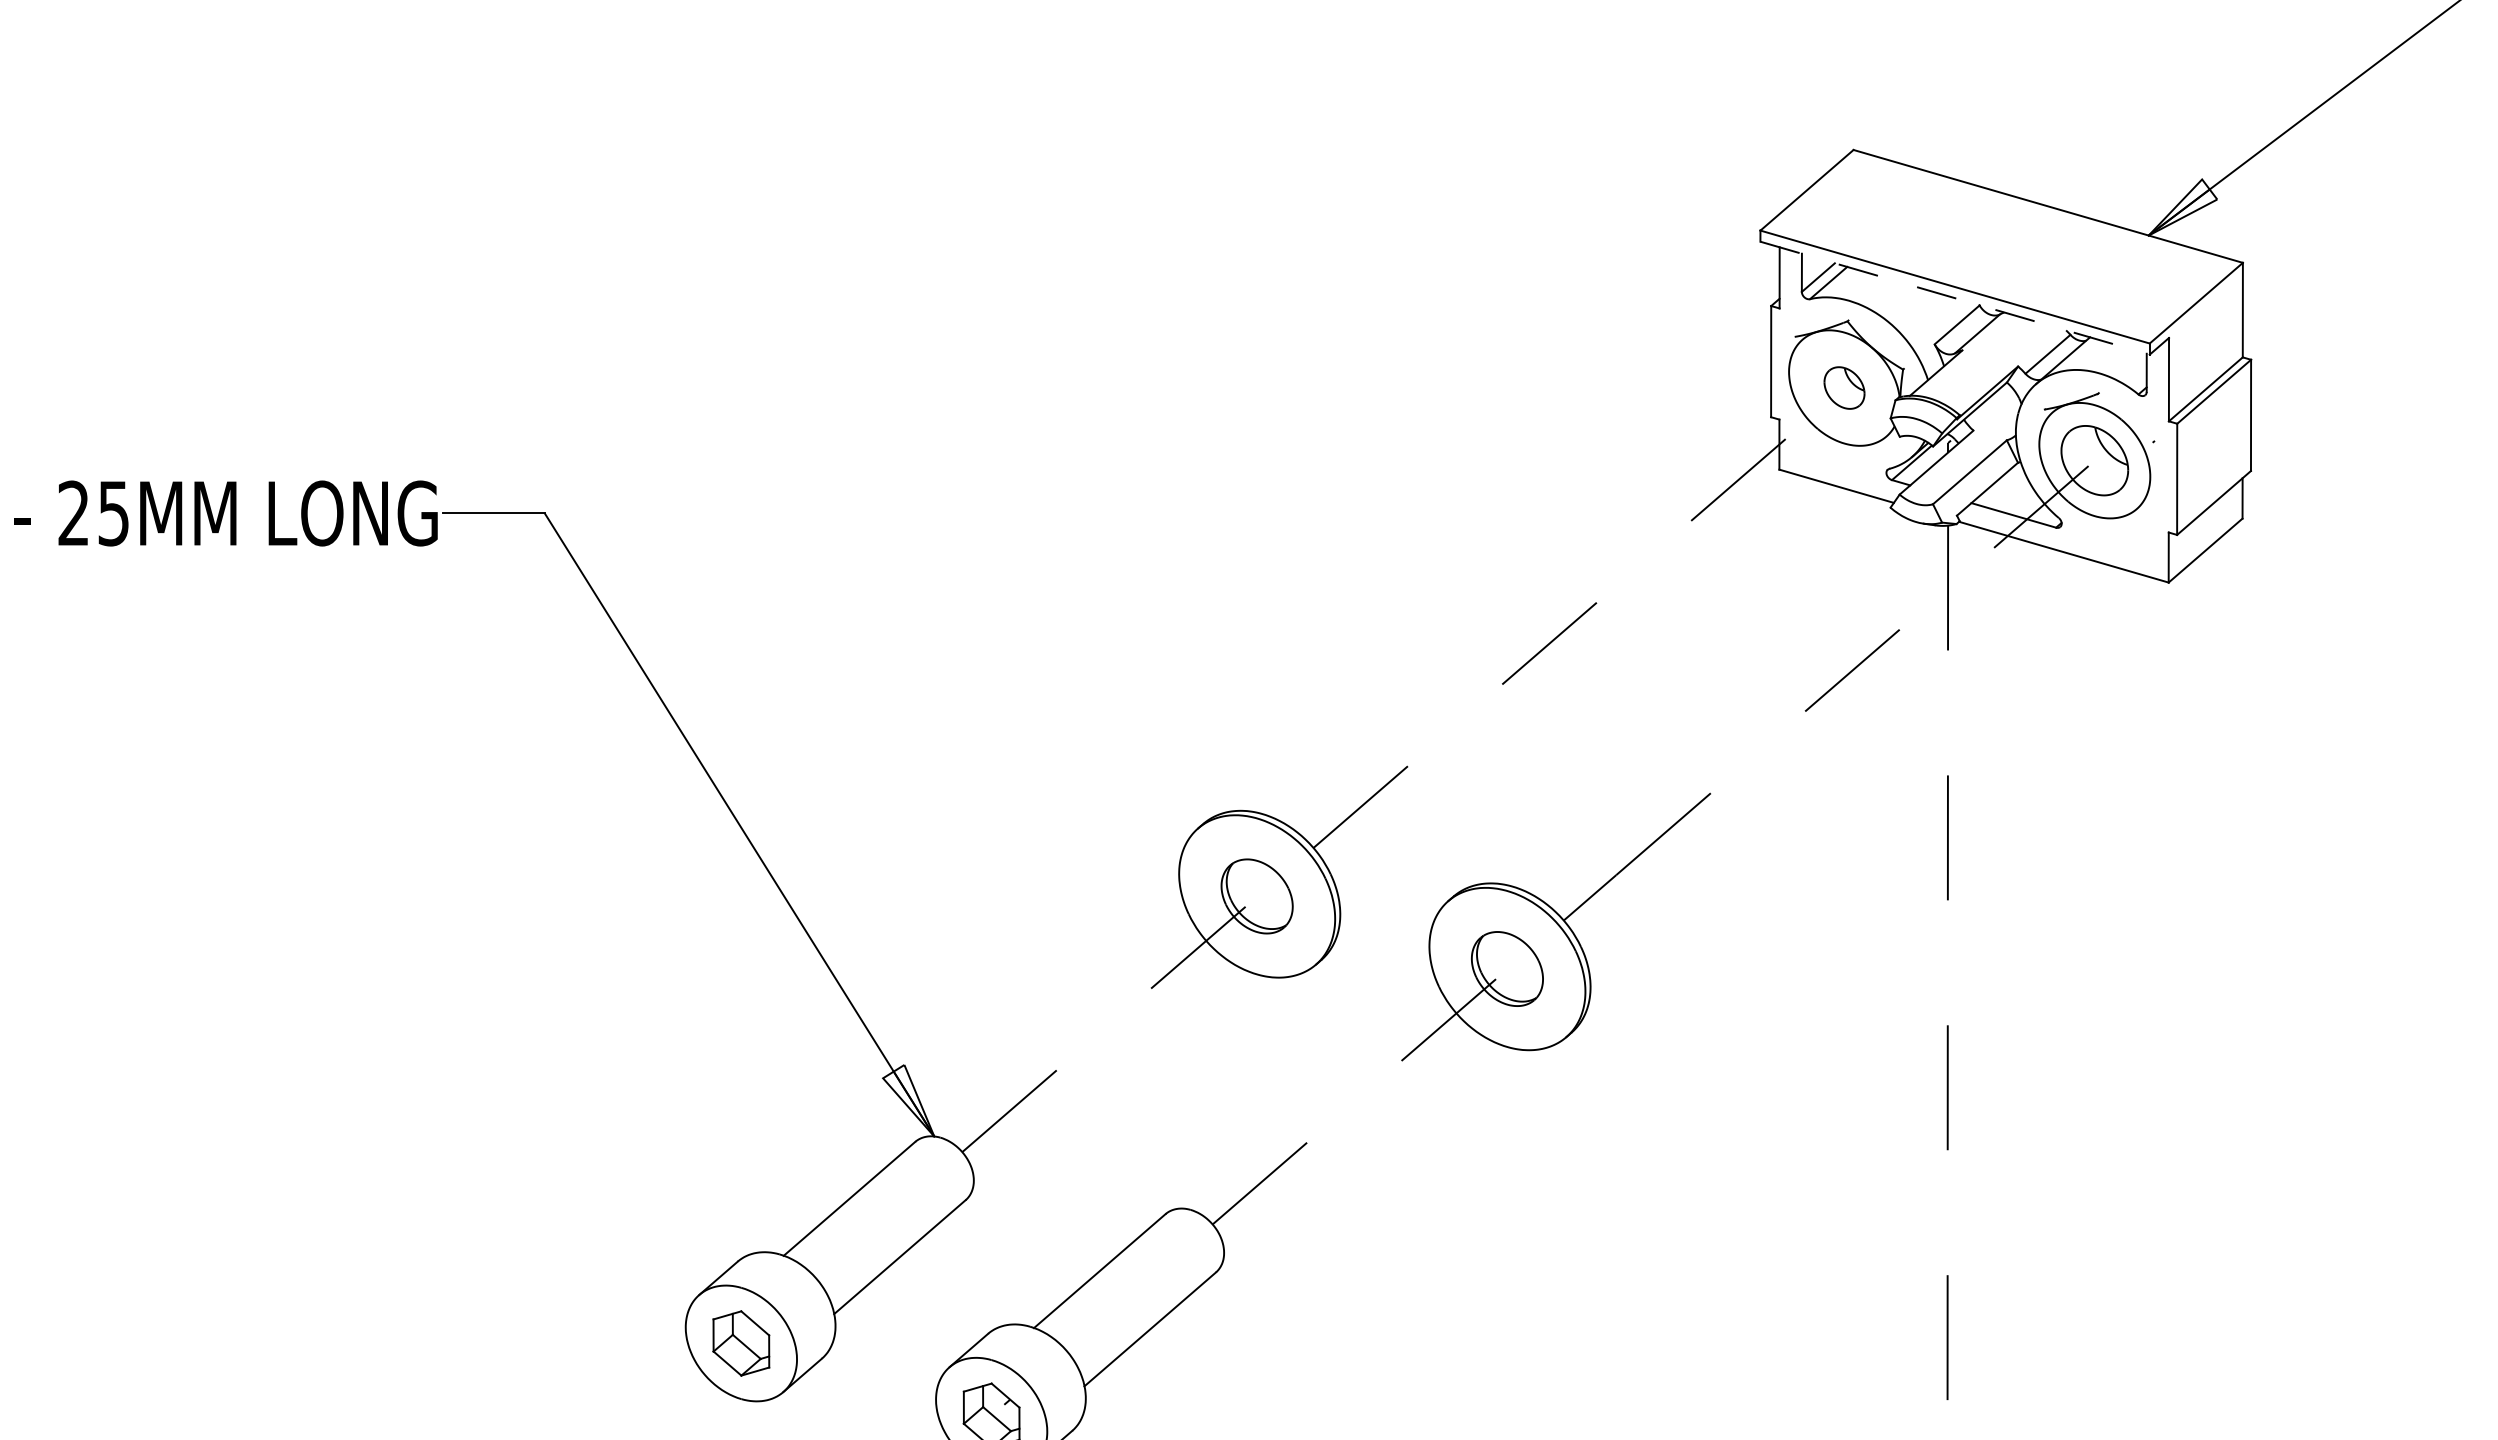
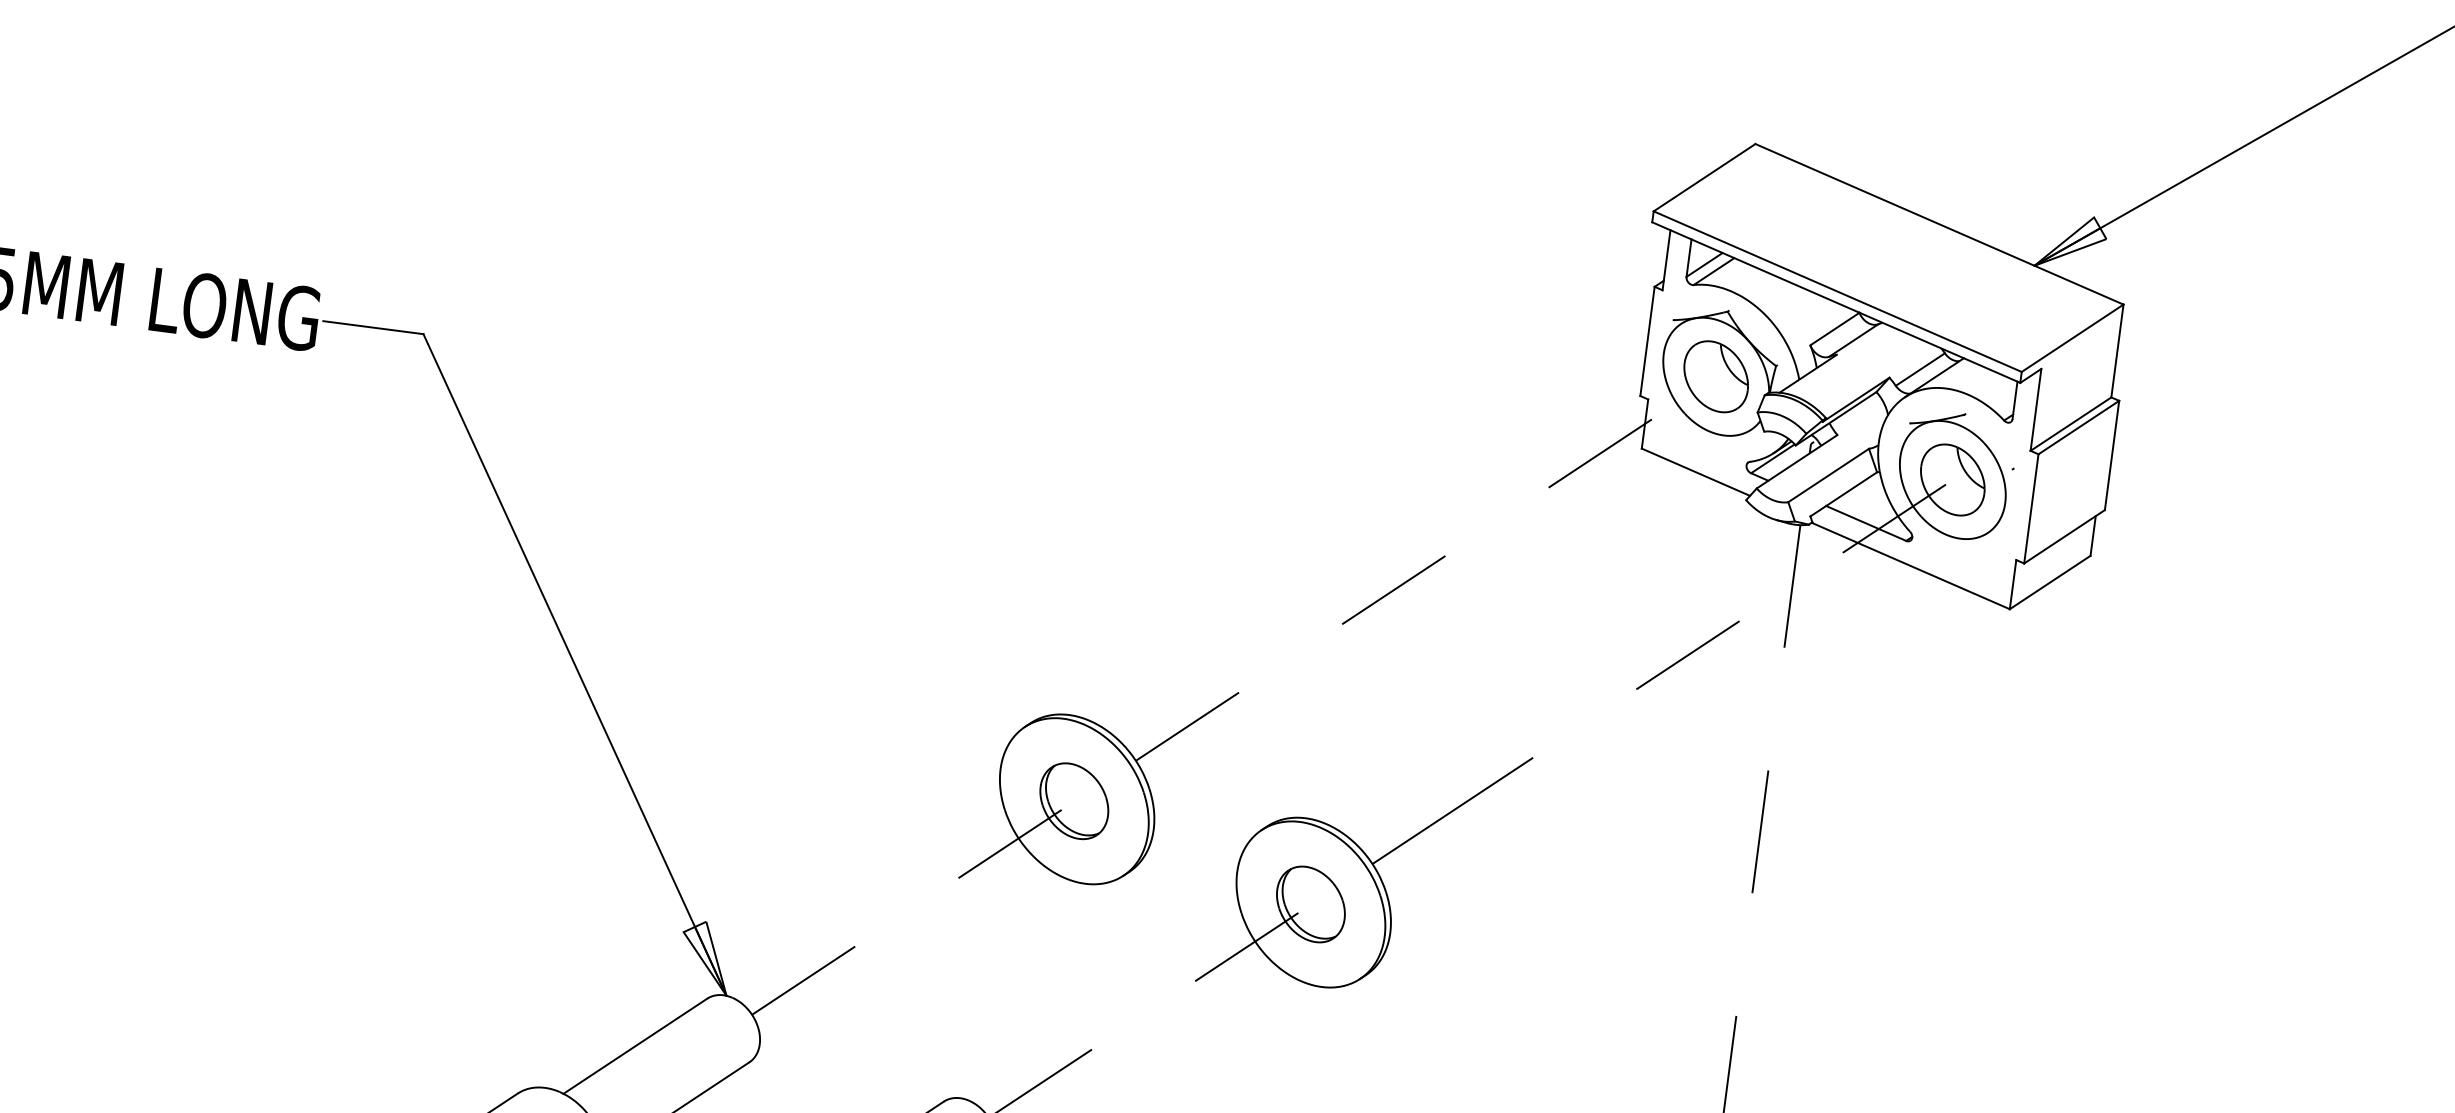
line: (1955, 298) -> (1836, 302), dashed -> solid
part: (1844, 387) -> (1716, 376), size x1.67

